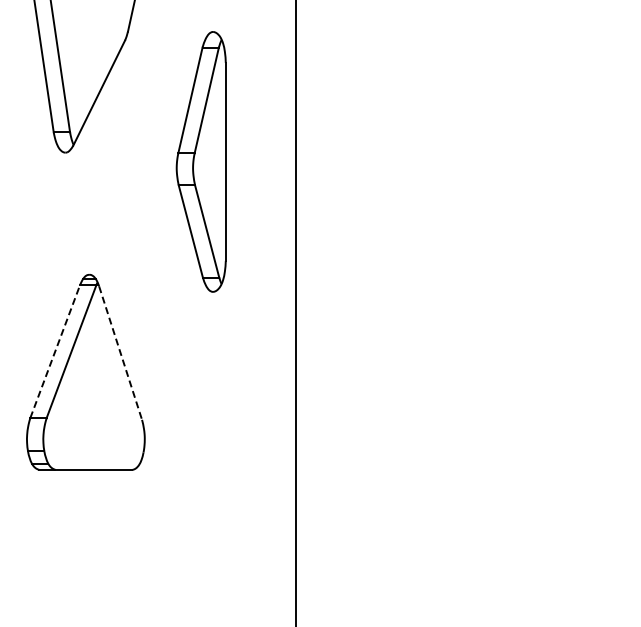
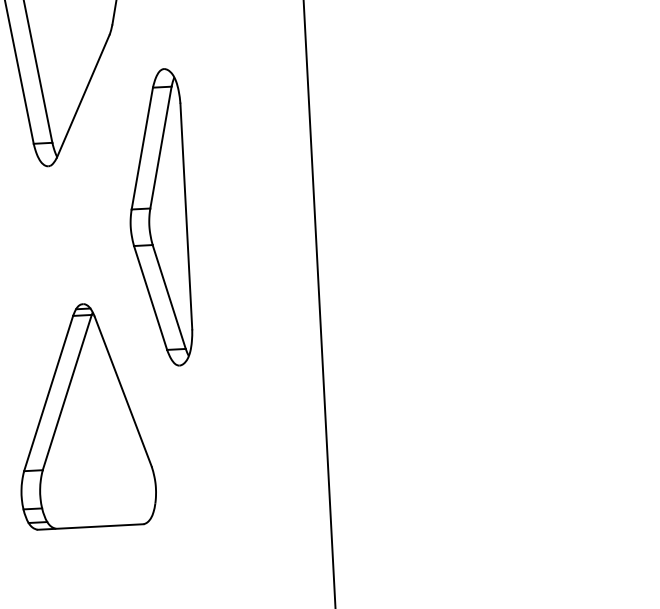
part: (200, 161) -> (157, 217), moved
line: (55, 350) -> (48, 392), dashed -> solid
line: (120, 353) -> (123, 392), dashed -> solid

